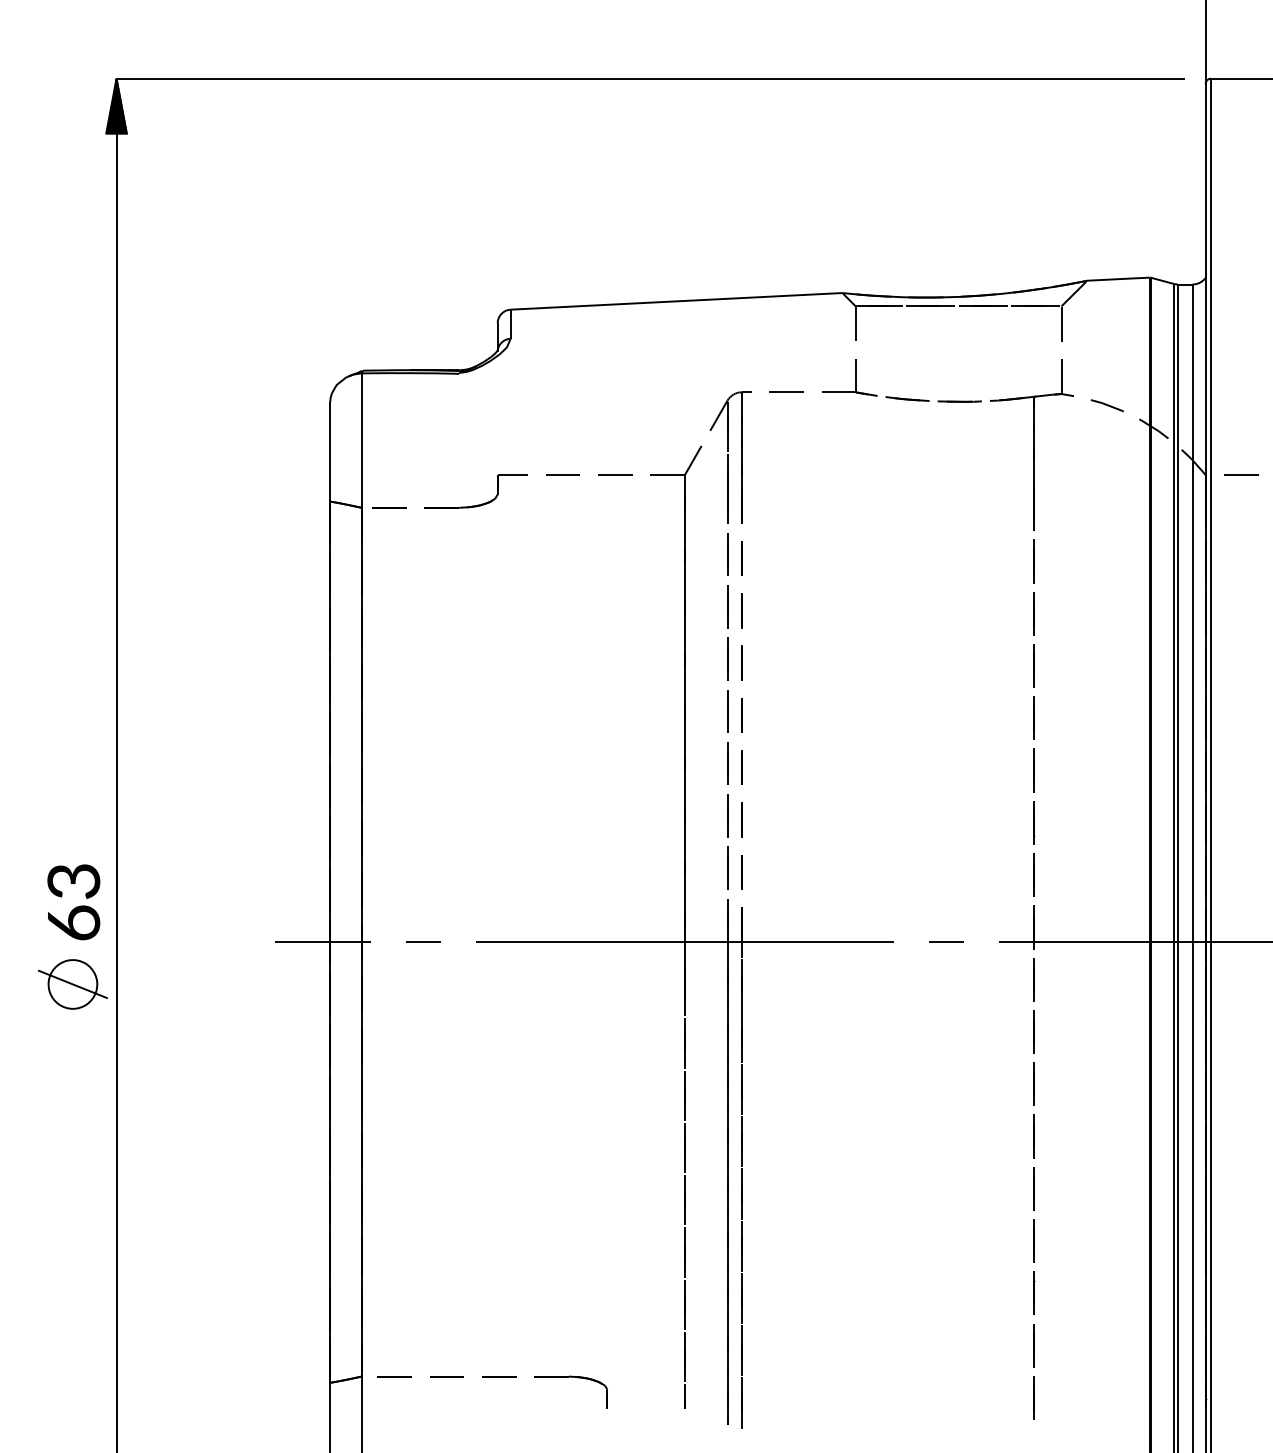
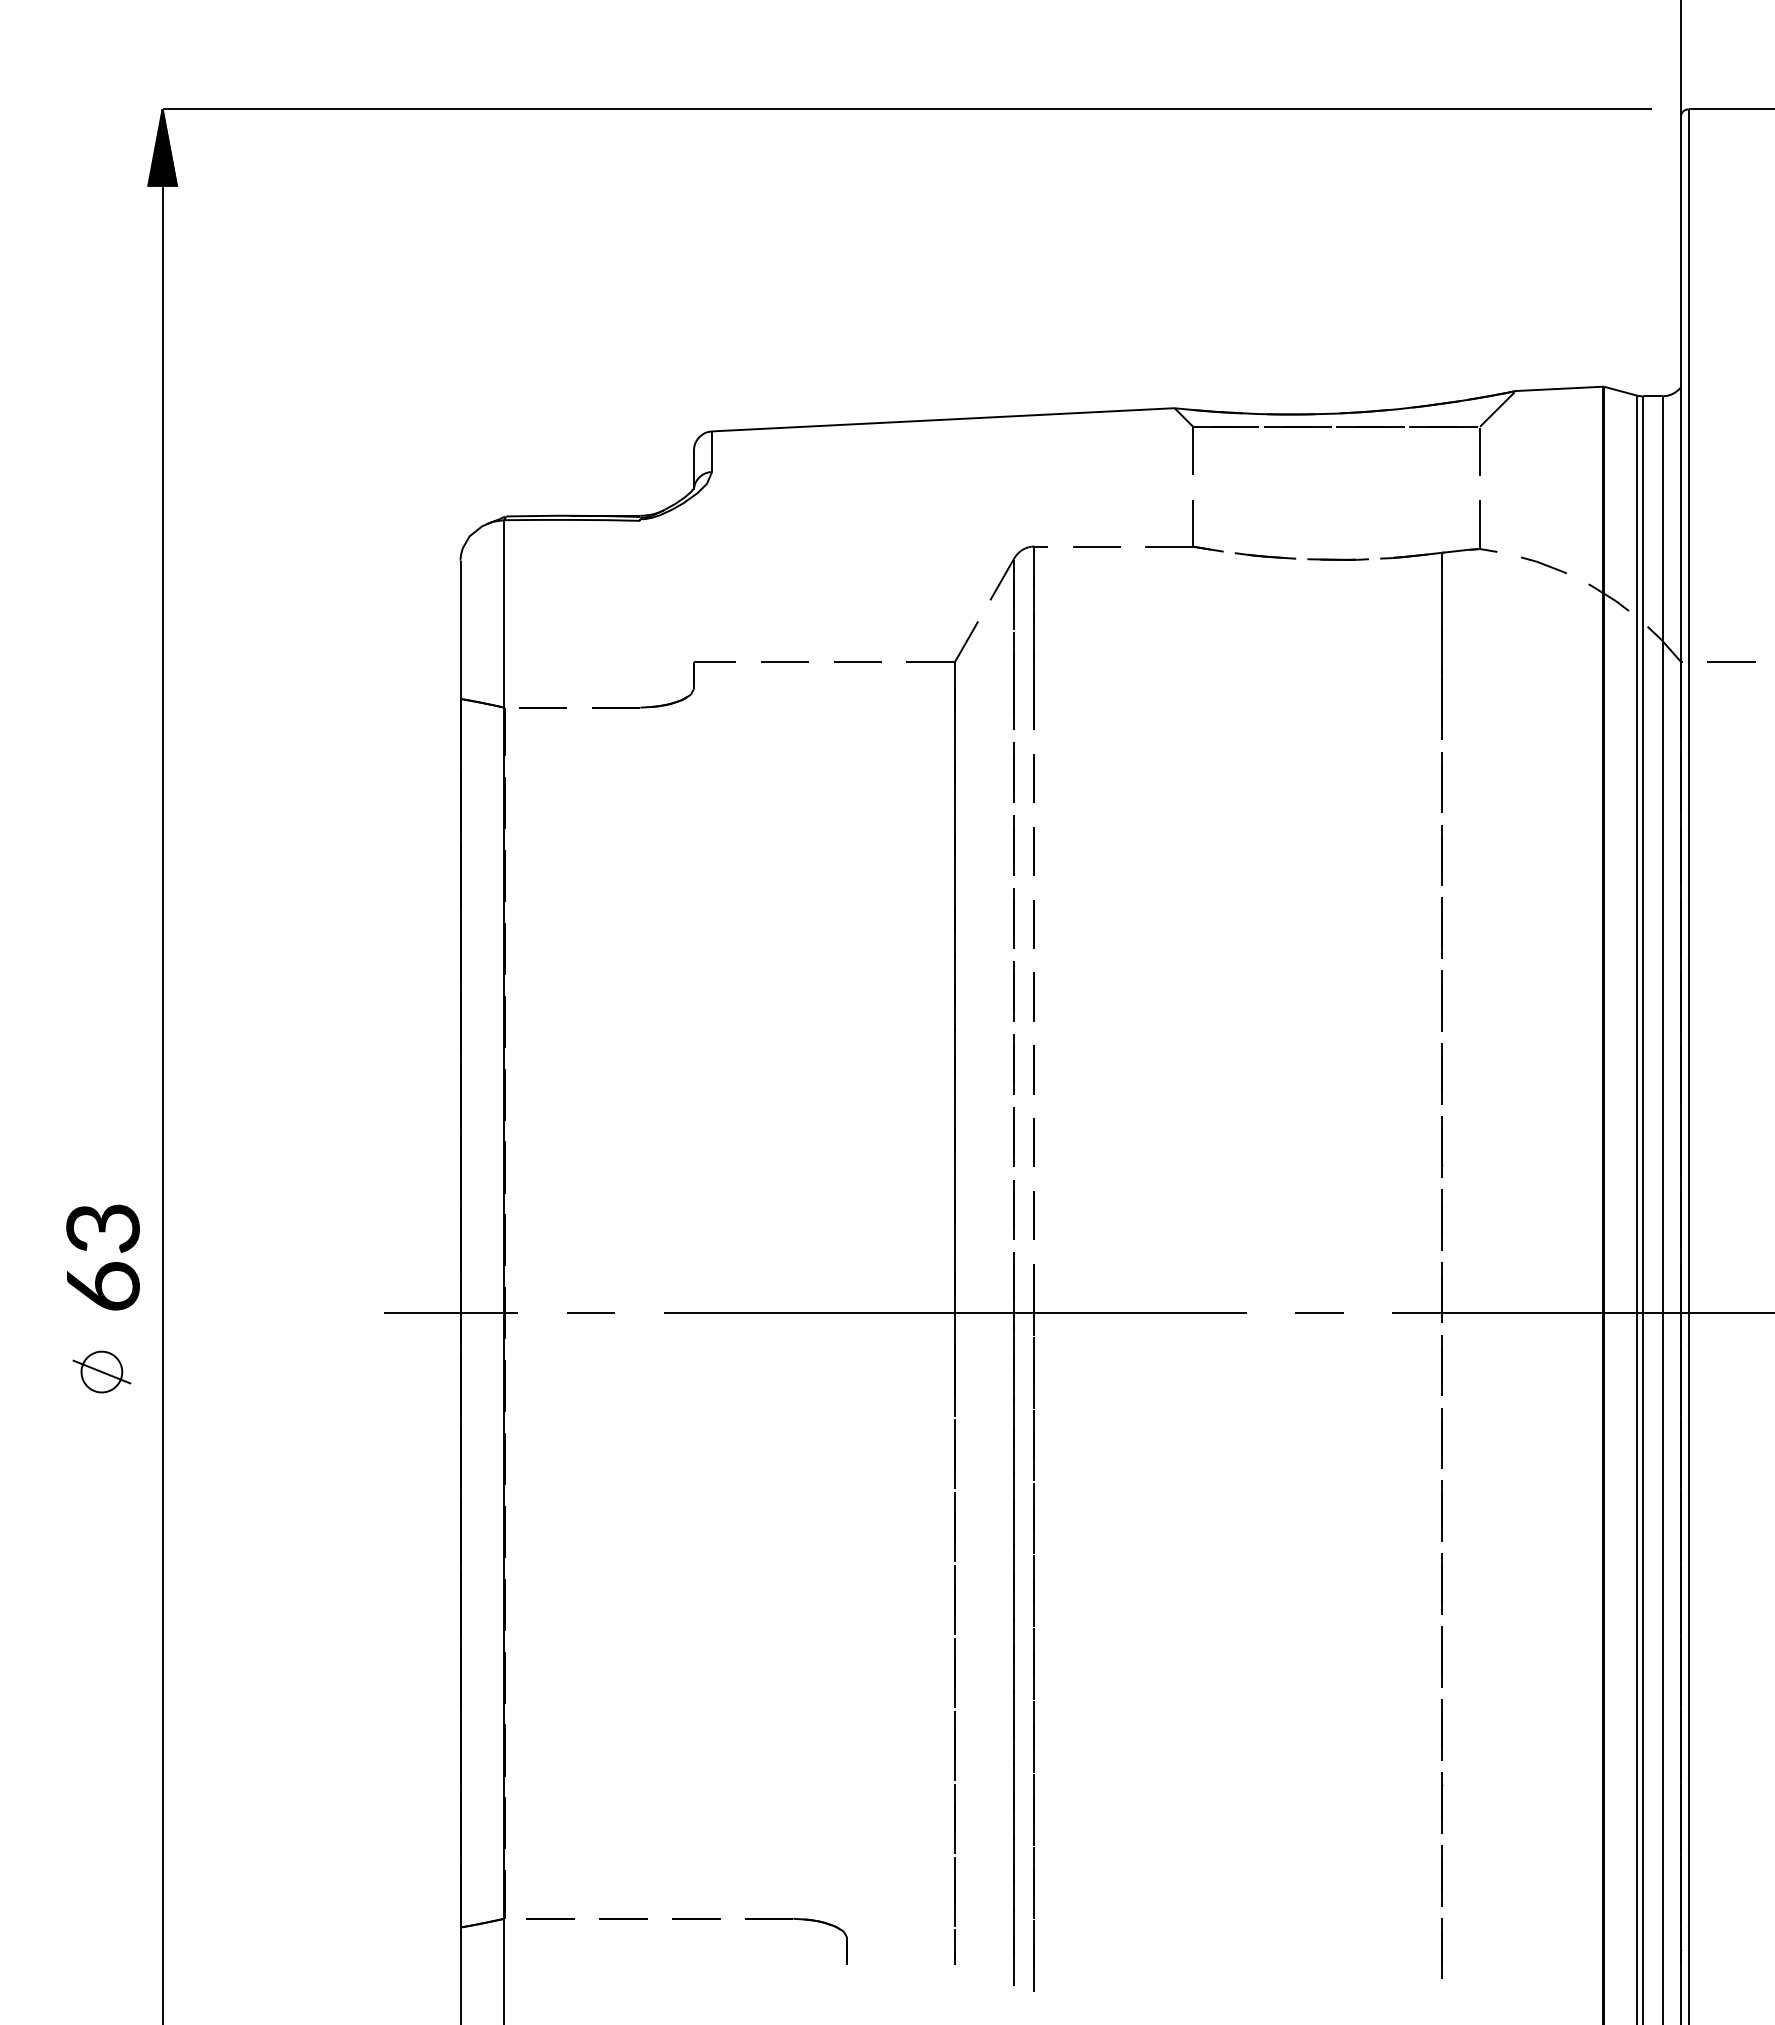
part: (72, 984) -> (101, 1371), size x0.6

